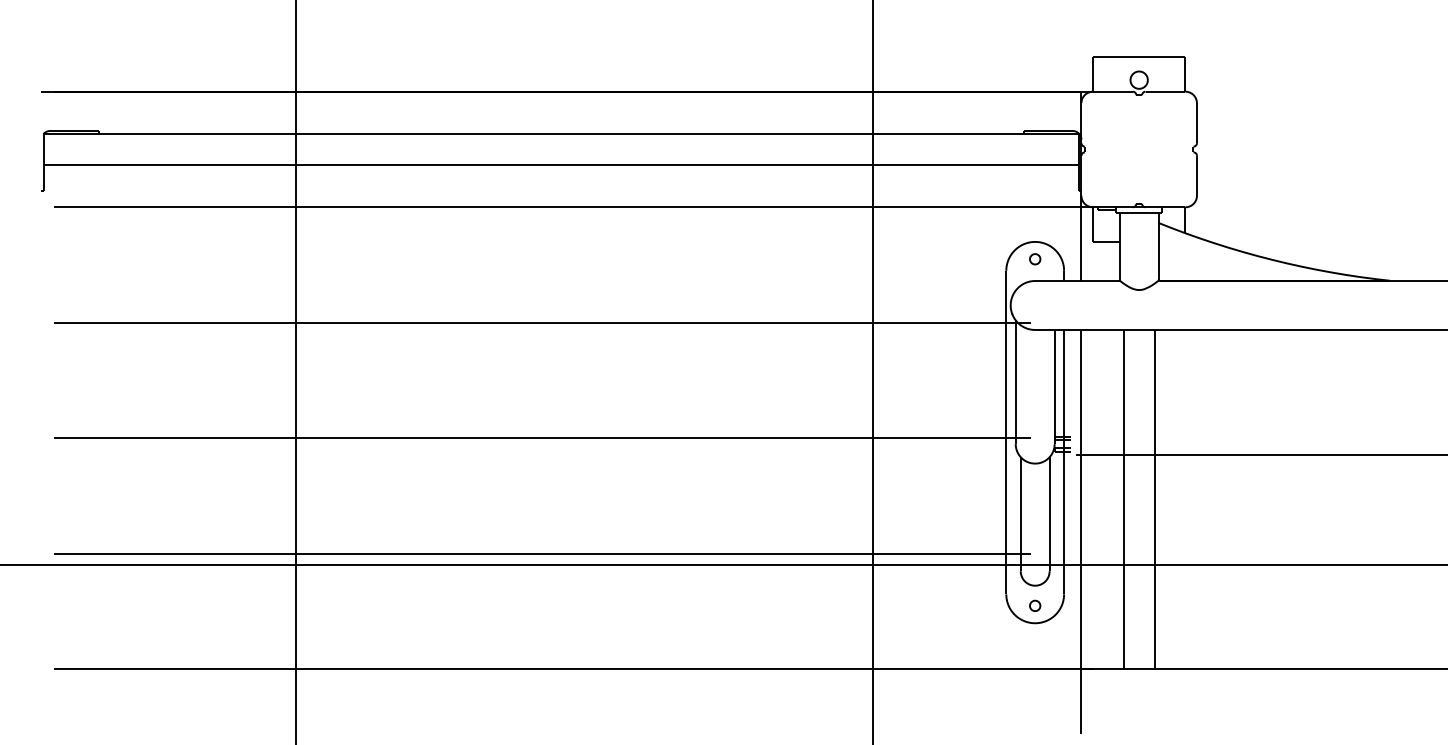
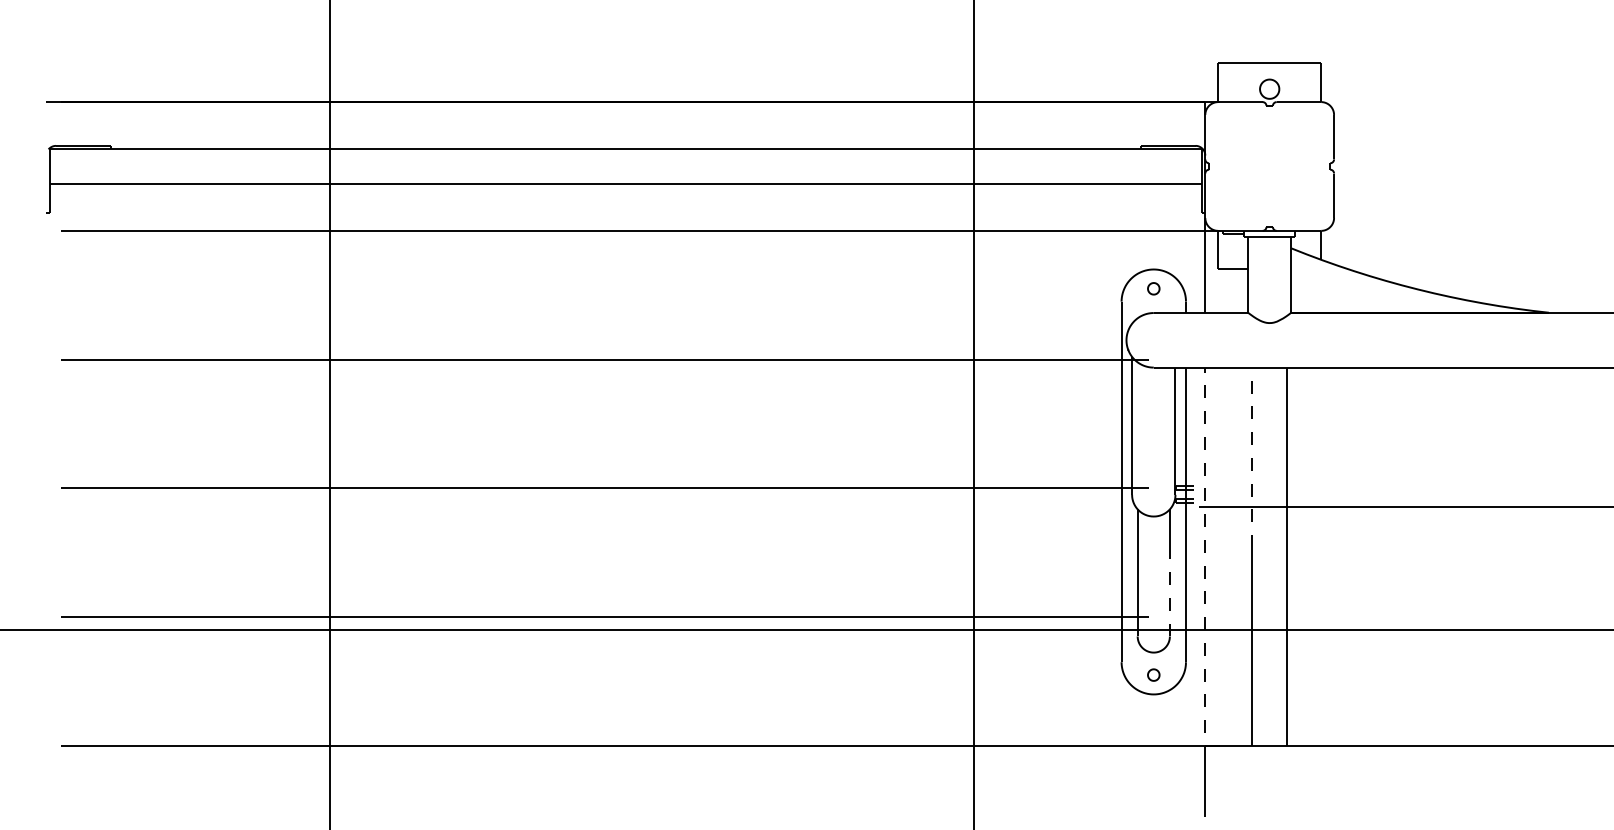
line: (1123, 410) -> (1252, 457), solid -> dashed
line: (1081, 505) -> (1205, 563), solid -> dashed
line: (1049, 534) -> (1169, 595), solid -> dashed

